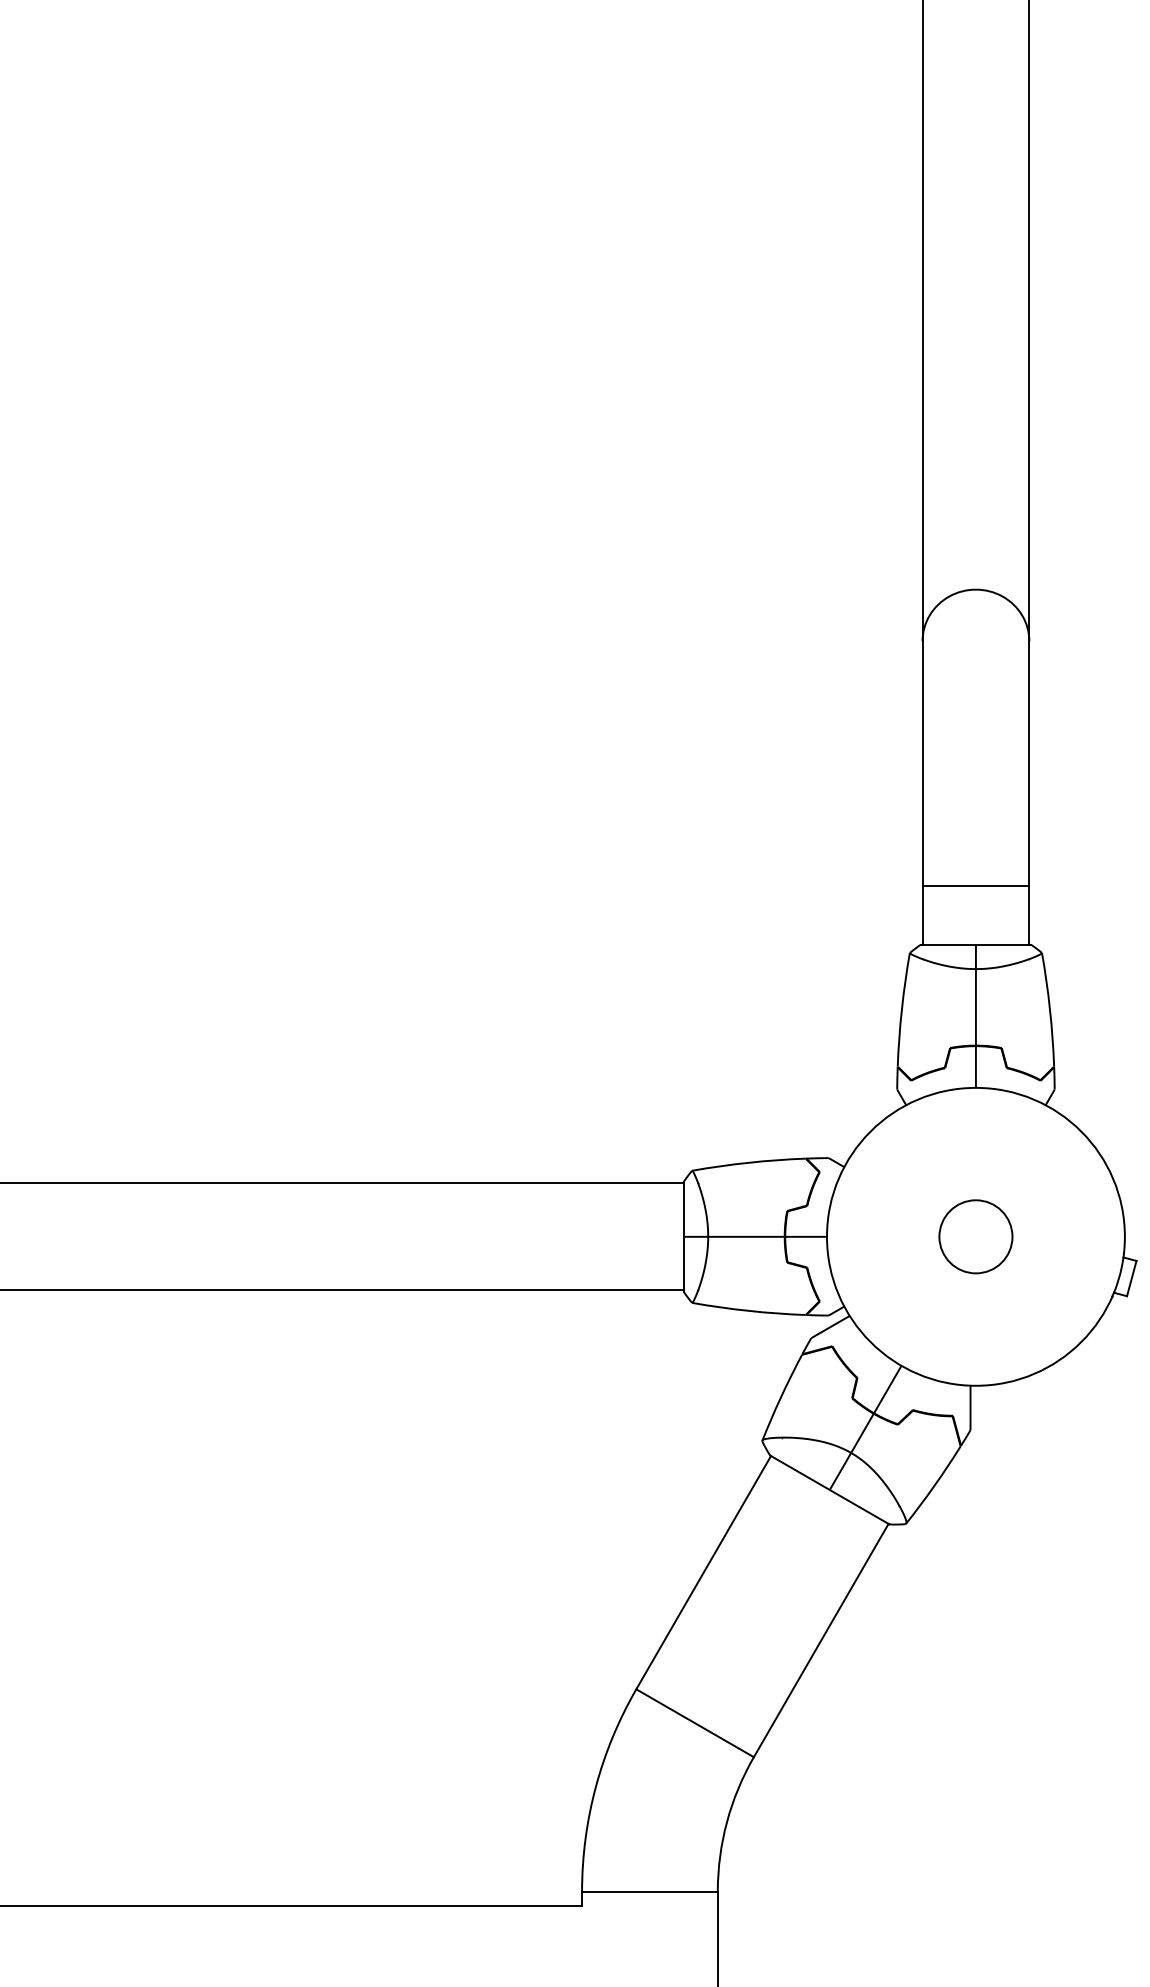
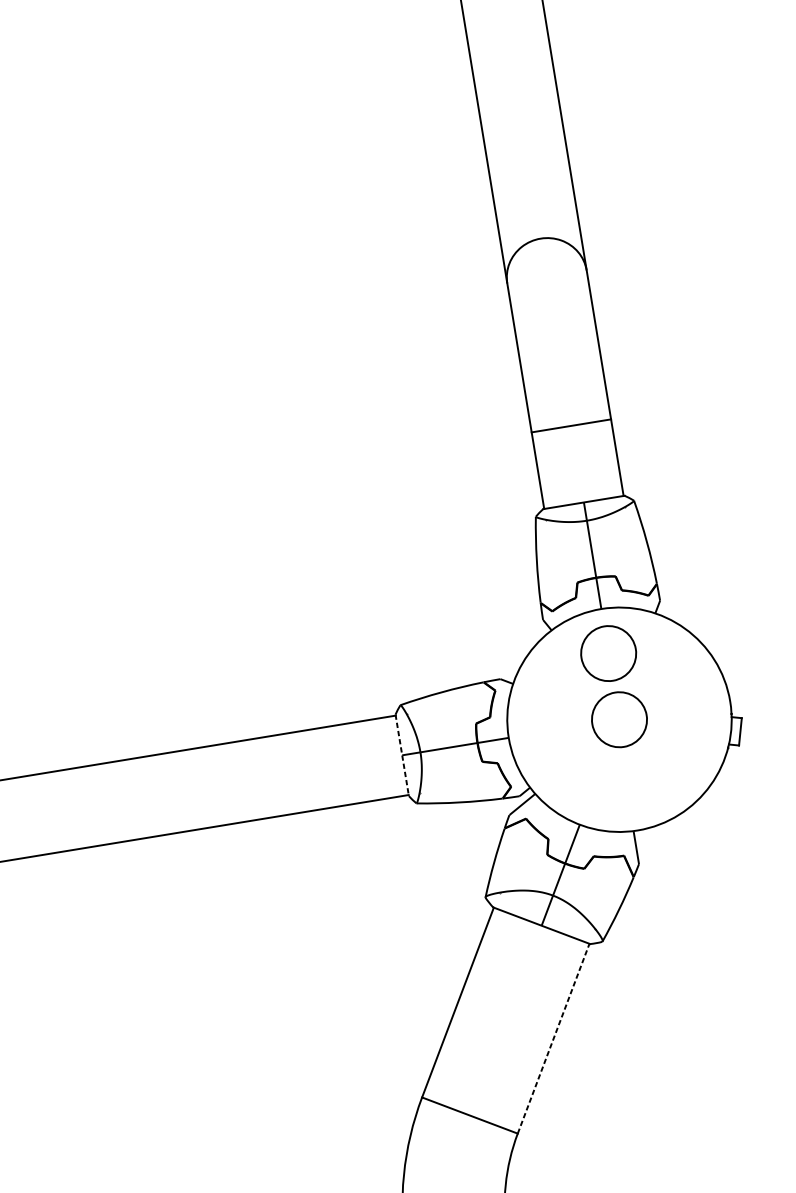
line: (975, 885) -> (571, 425), moved
circle: (975, 1147) -> (608, 653), added
line: (683, 1236) -> (402, 755), solid -> dashed
line: (821, 1640) -> (553, 1038), solid -> dashed

